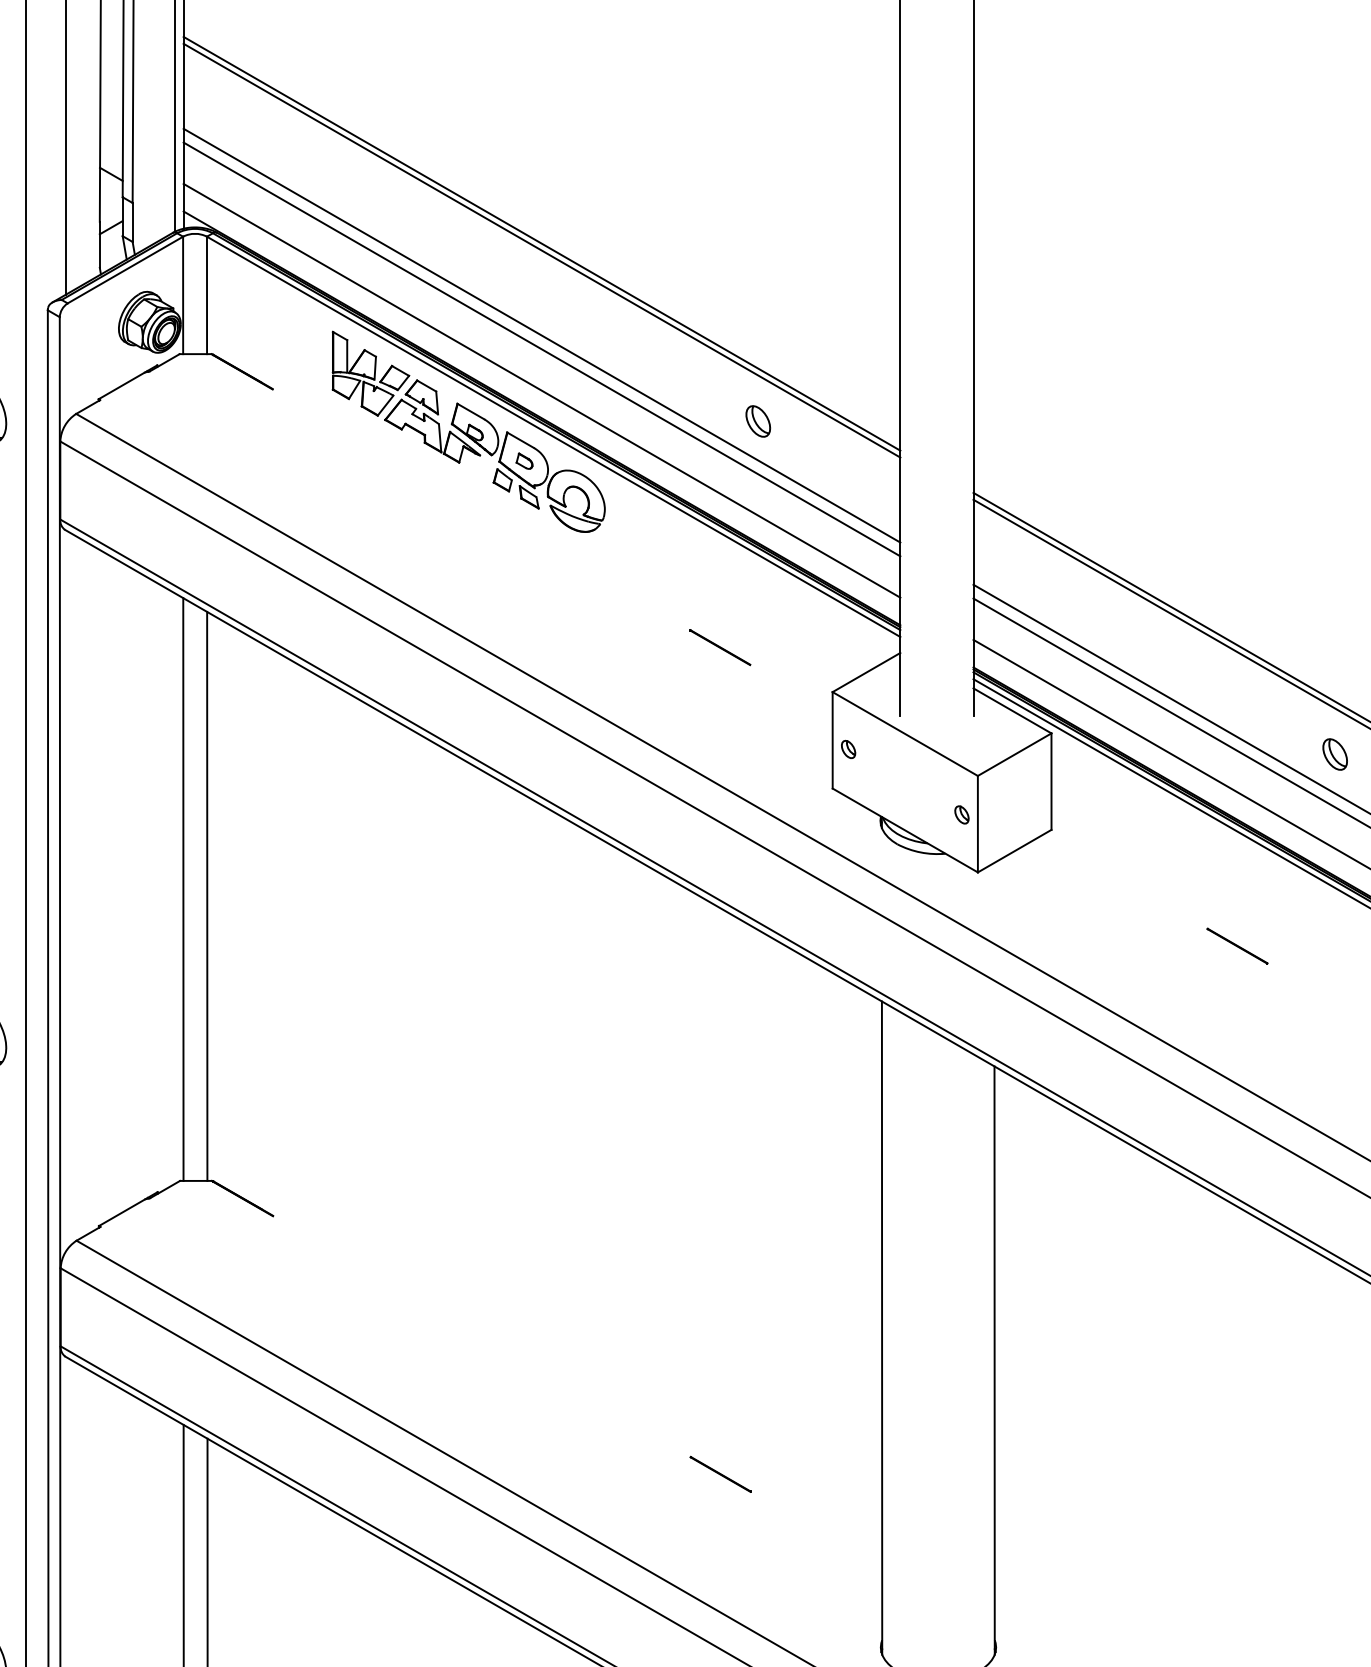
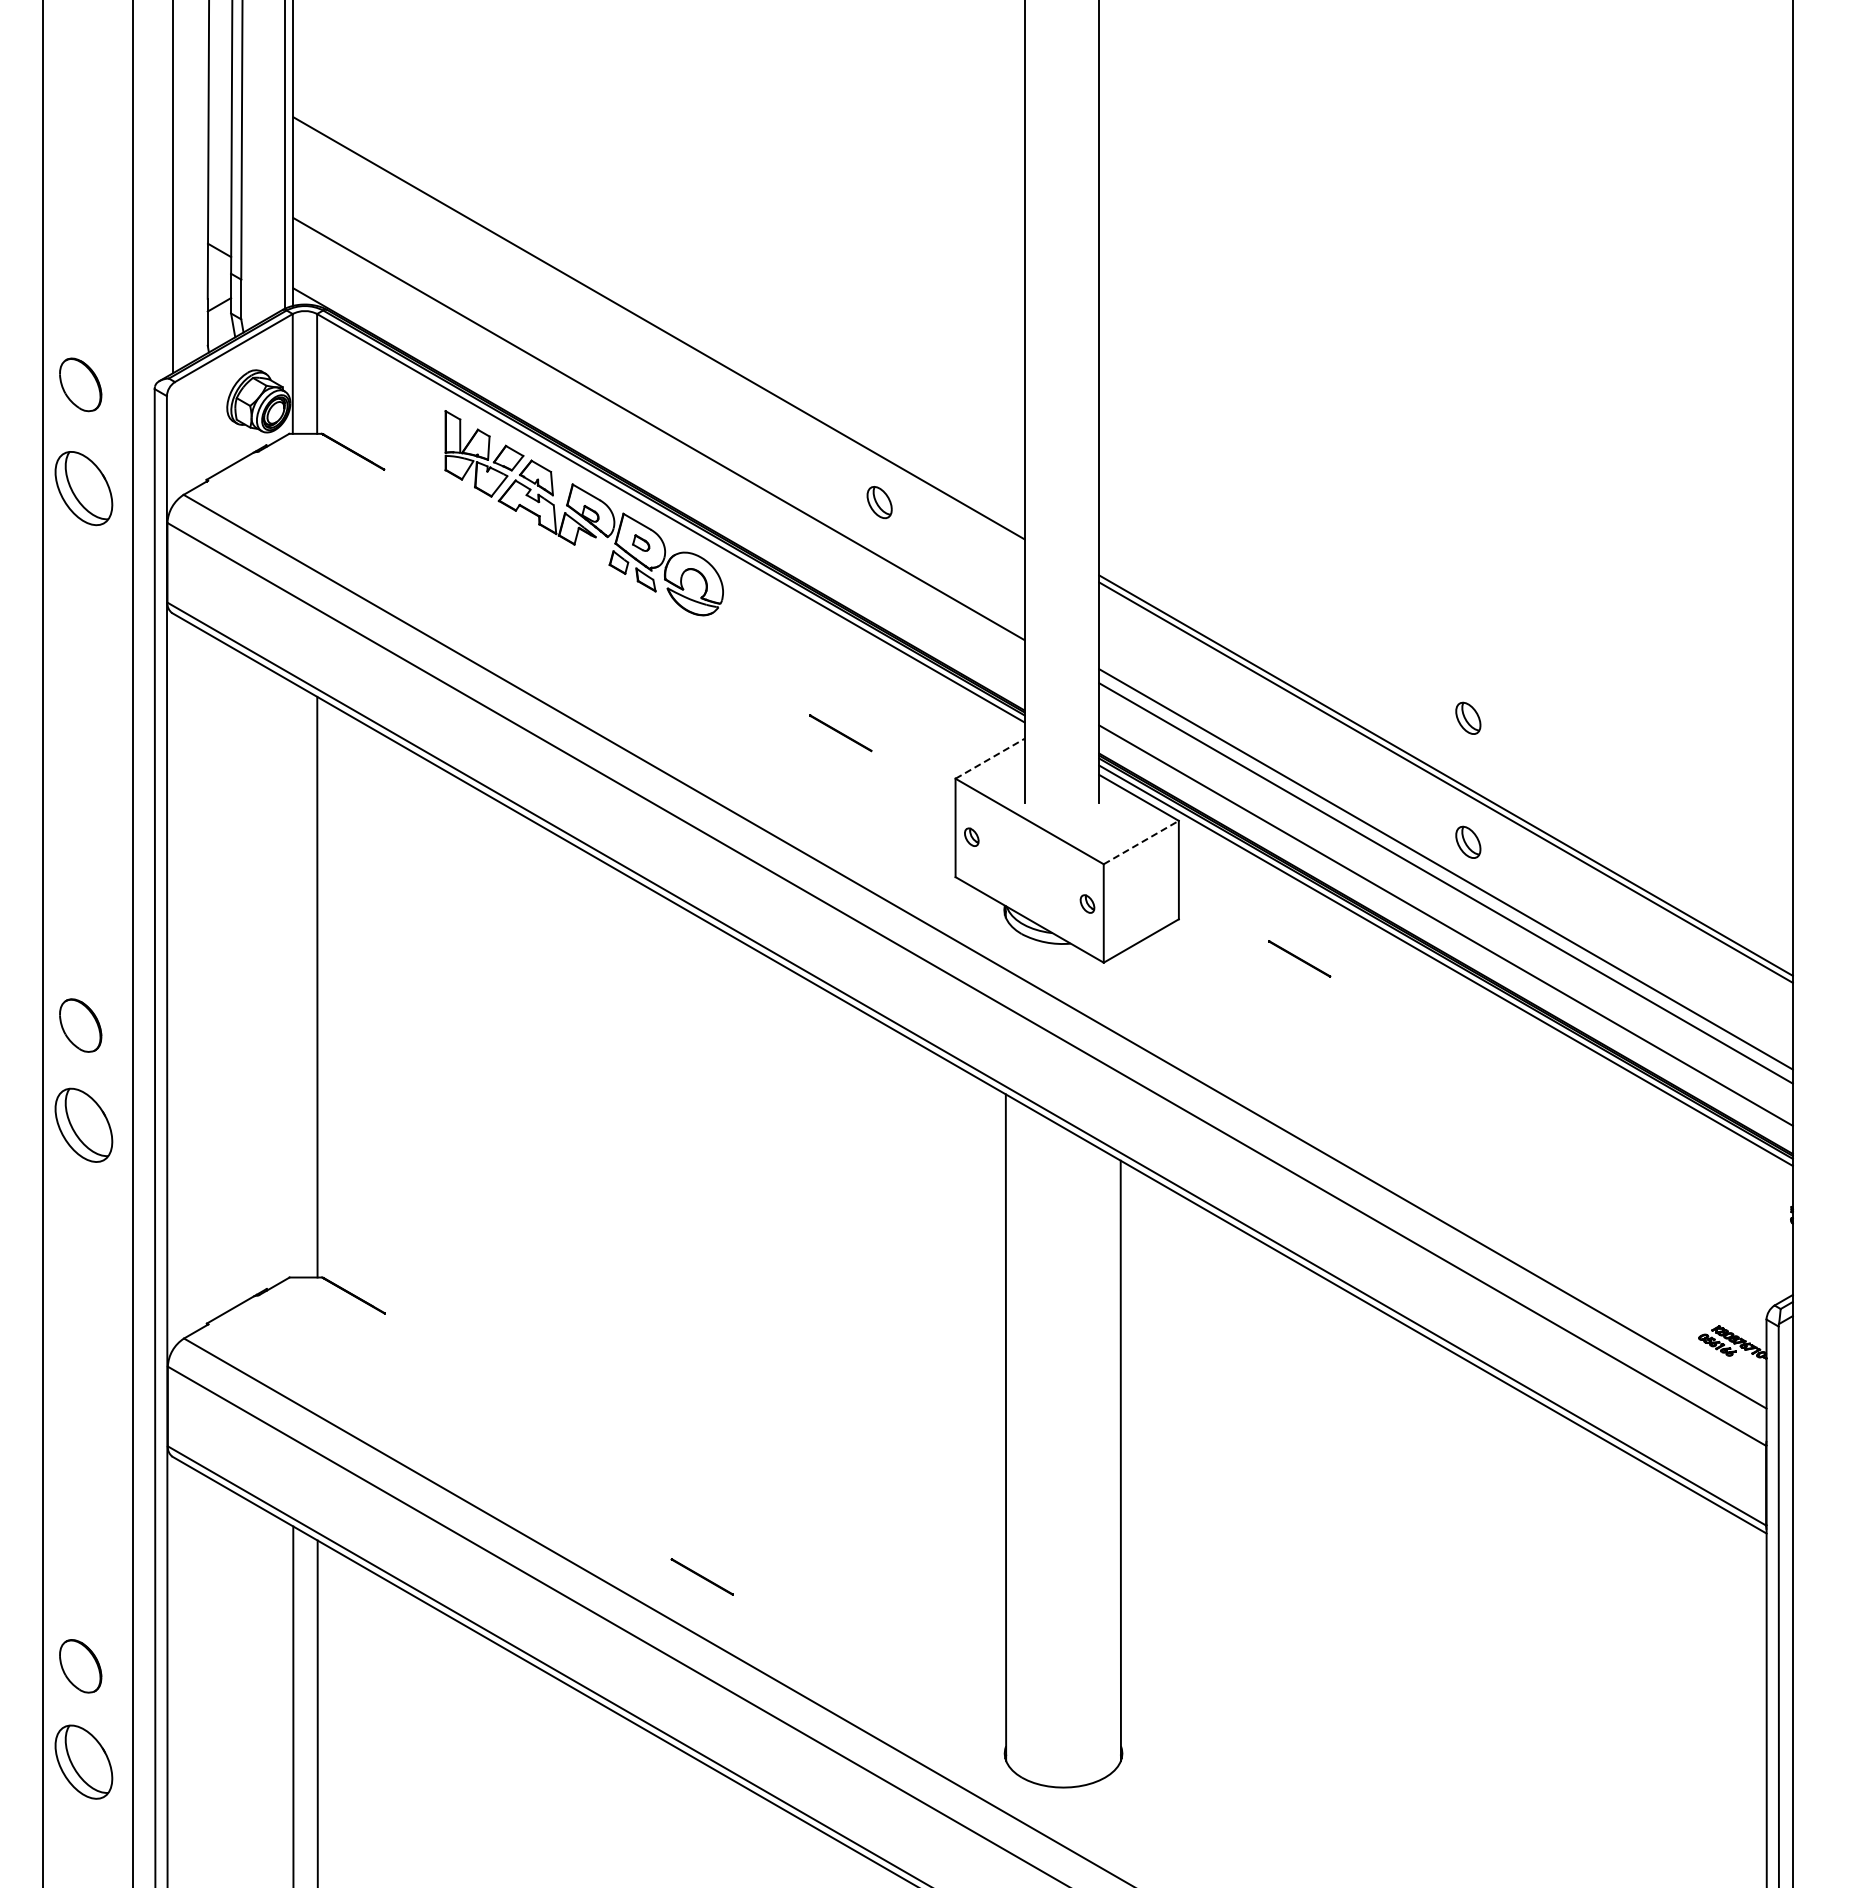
line: (541, 244) -> (658, 321), removed
line: (541, 335) -> (658, 414), removed
line: (541, 391) -> (658, 471), removed
part: (1335, 632) -> (1468, 717), added
line: (866, 672) -> (990, 758), solid -> dashed
line: (1014, 754) -> (1141, 842), solid -> dashed
line: (182, 888) -> (292, 979), removed
line: (1237, 945) -> (1299, 958), moved
line: (719, 1473) -> (701, 1576), moved

